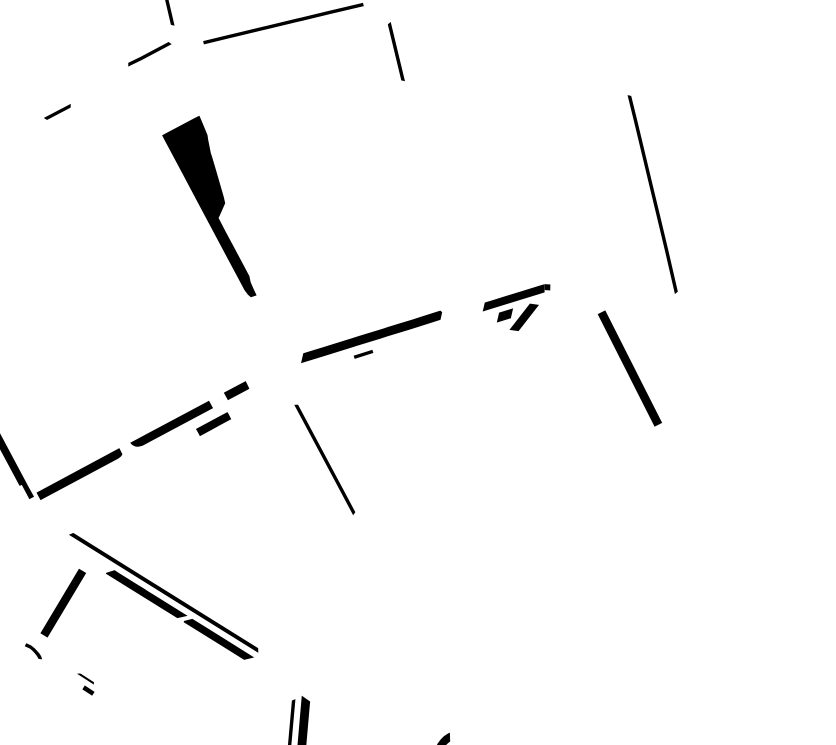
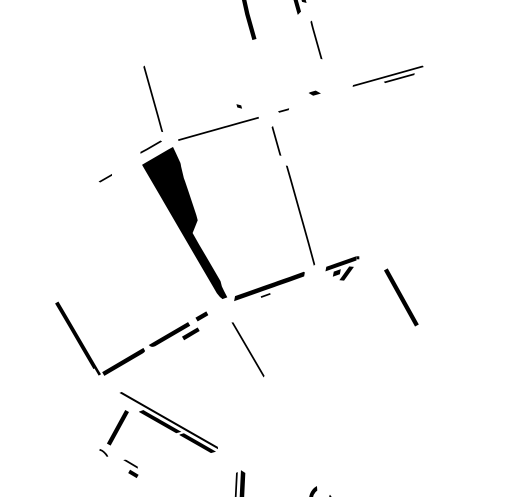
line: (652, 194) -> (300, 215), moved
part: (209, 204) -> (184, 222), size x1.67
part: (84, 684) -> (130, 468), size x1.67

